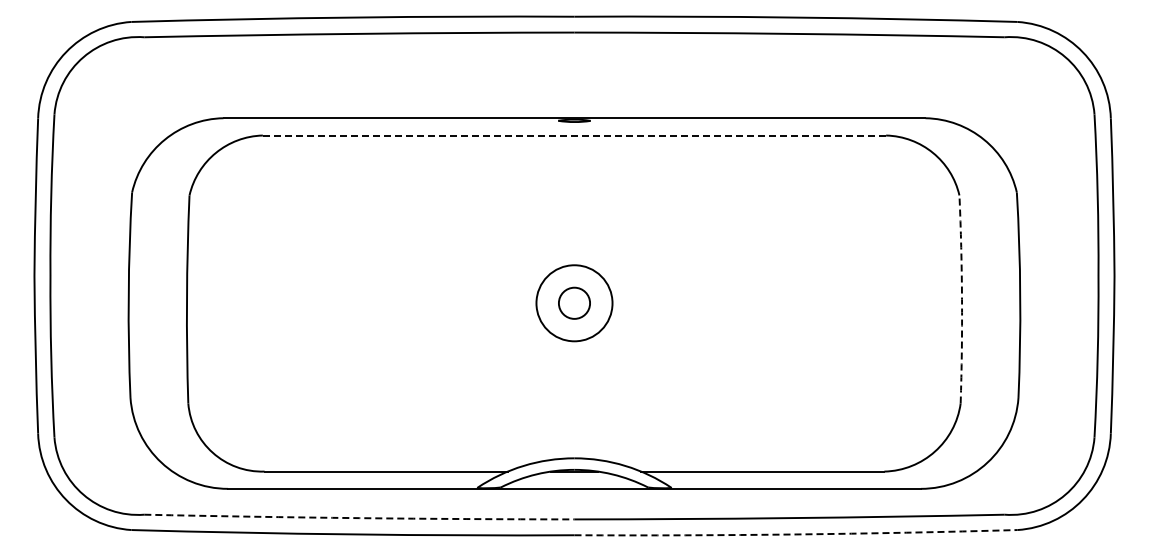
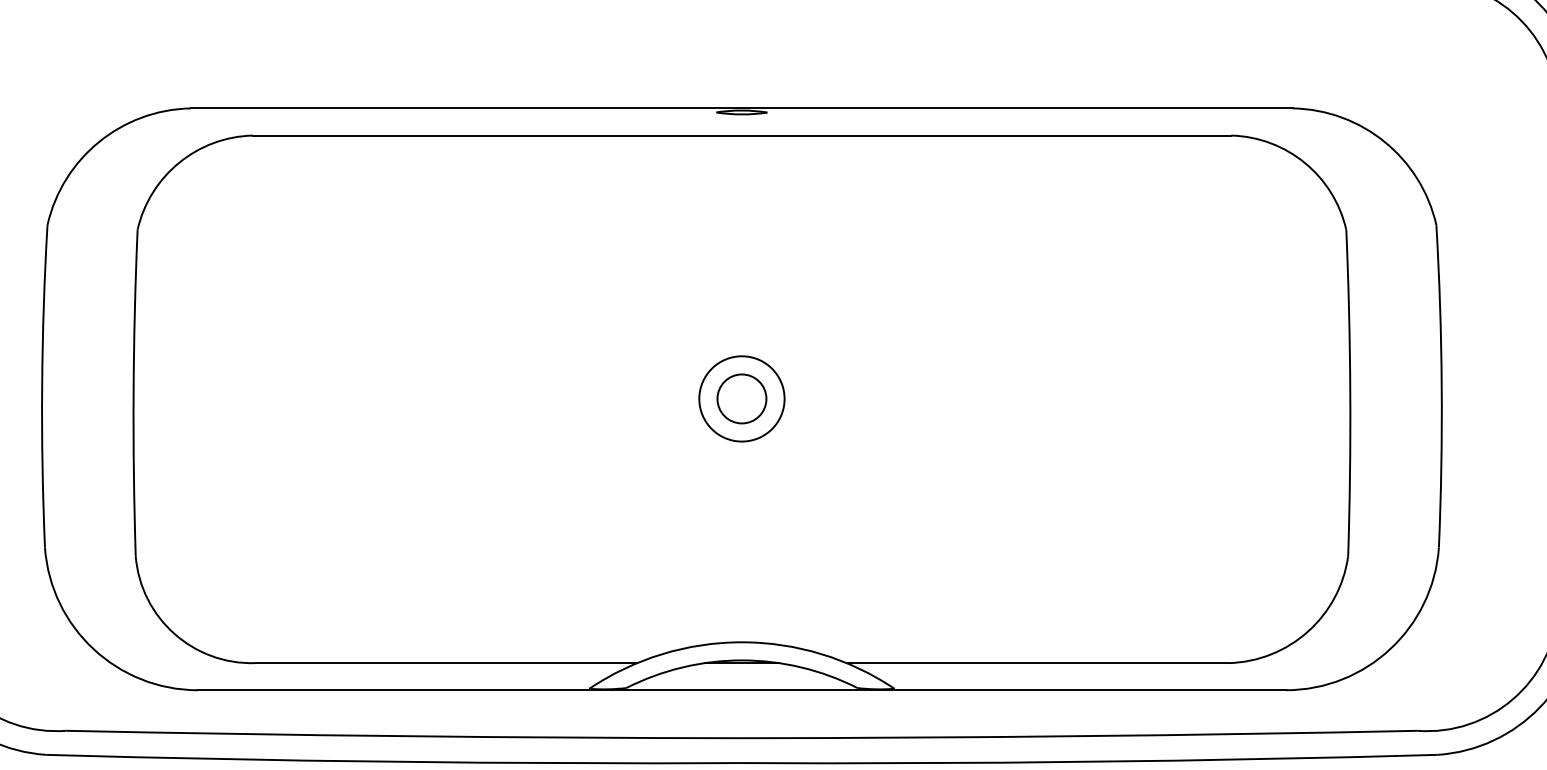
line: (574, 135) -> (741, 135), dashed -> solid
arc: (962, 299) -> (1351, 392), dashed -> solid
circle: (574, 303) -> (741, 399), size x0.71
arc: (359, 518) -> (404, 736), dashed -> solid
arc: (796, 534) -> (1090, 761), dashed -> solid

